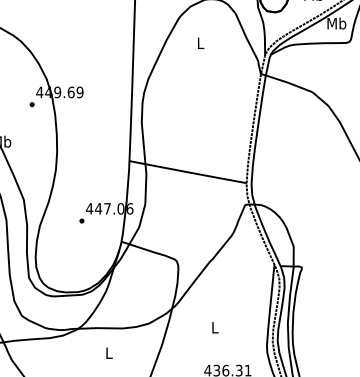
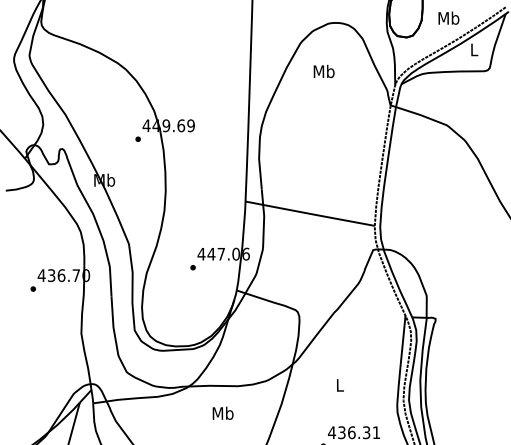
text: (337, 23) -> (474, 49), Mb -> L
text: (200, 43) -> (323, 71), L -> Mb
text: (108, 352) -> (222, 412), L -> Mb

